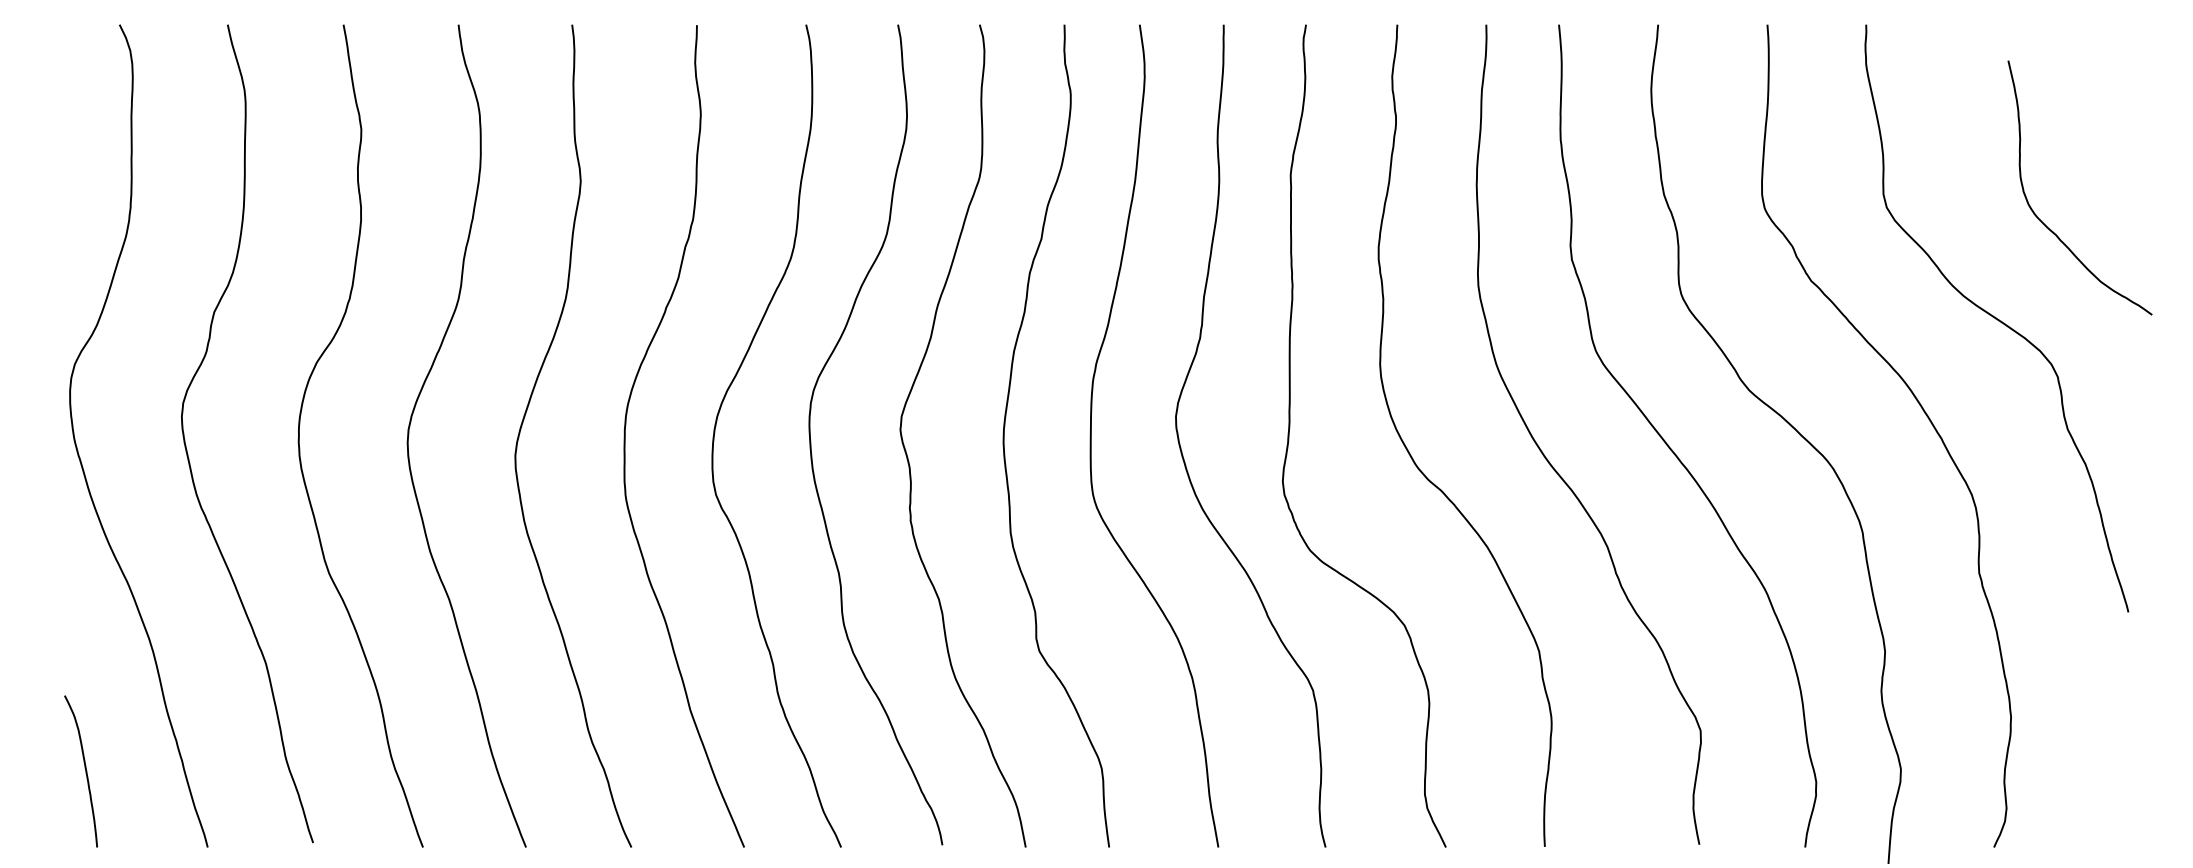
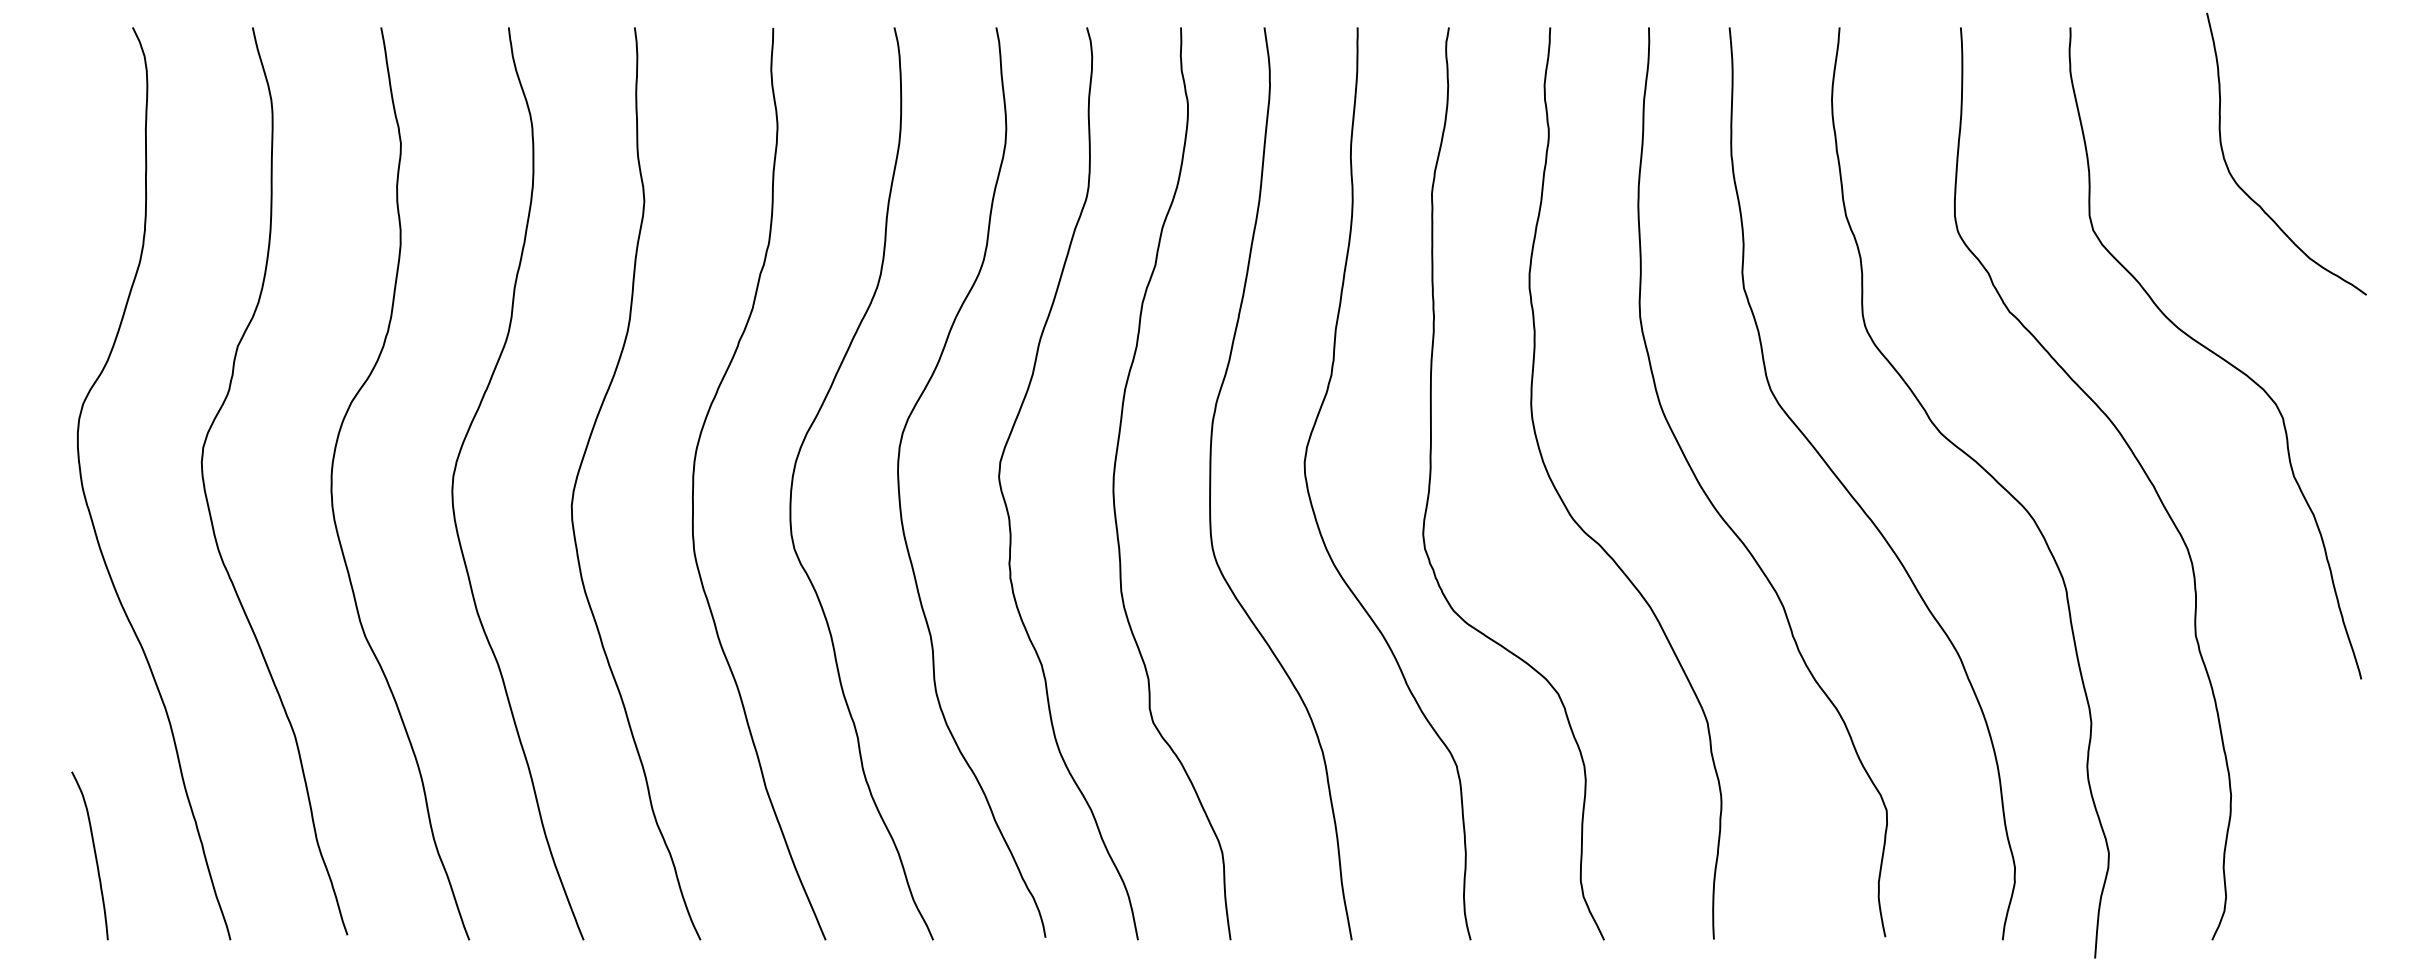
curve: (2043, 222) -> (2246, 192), moved

